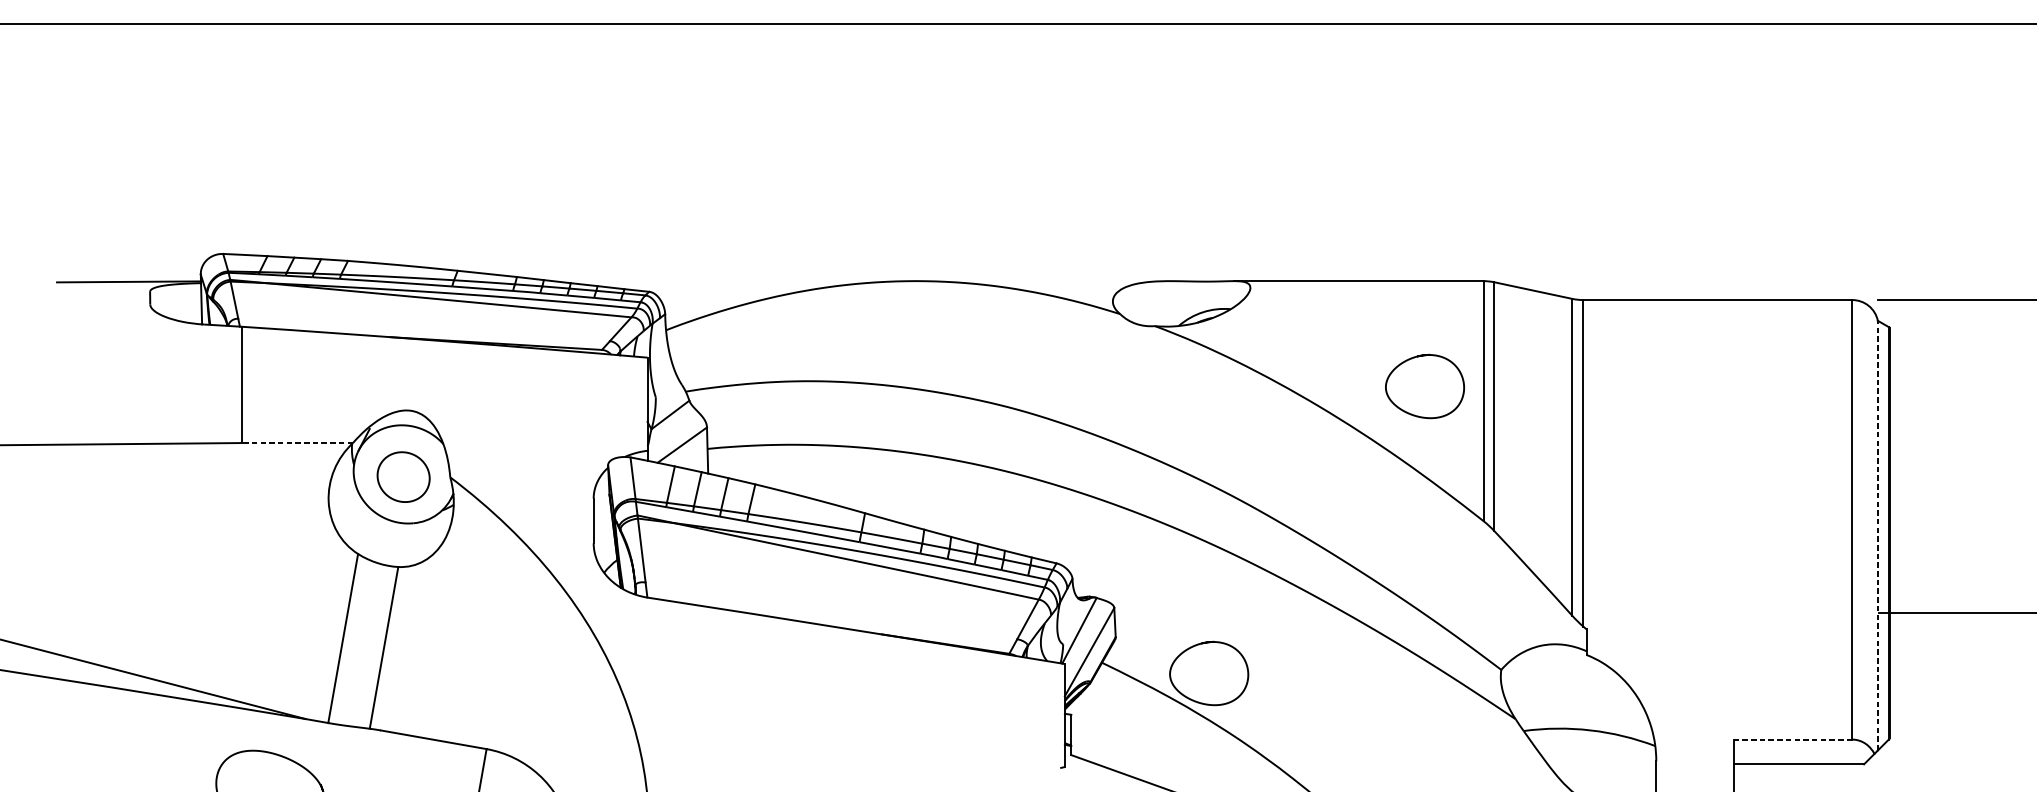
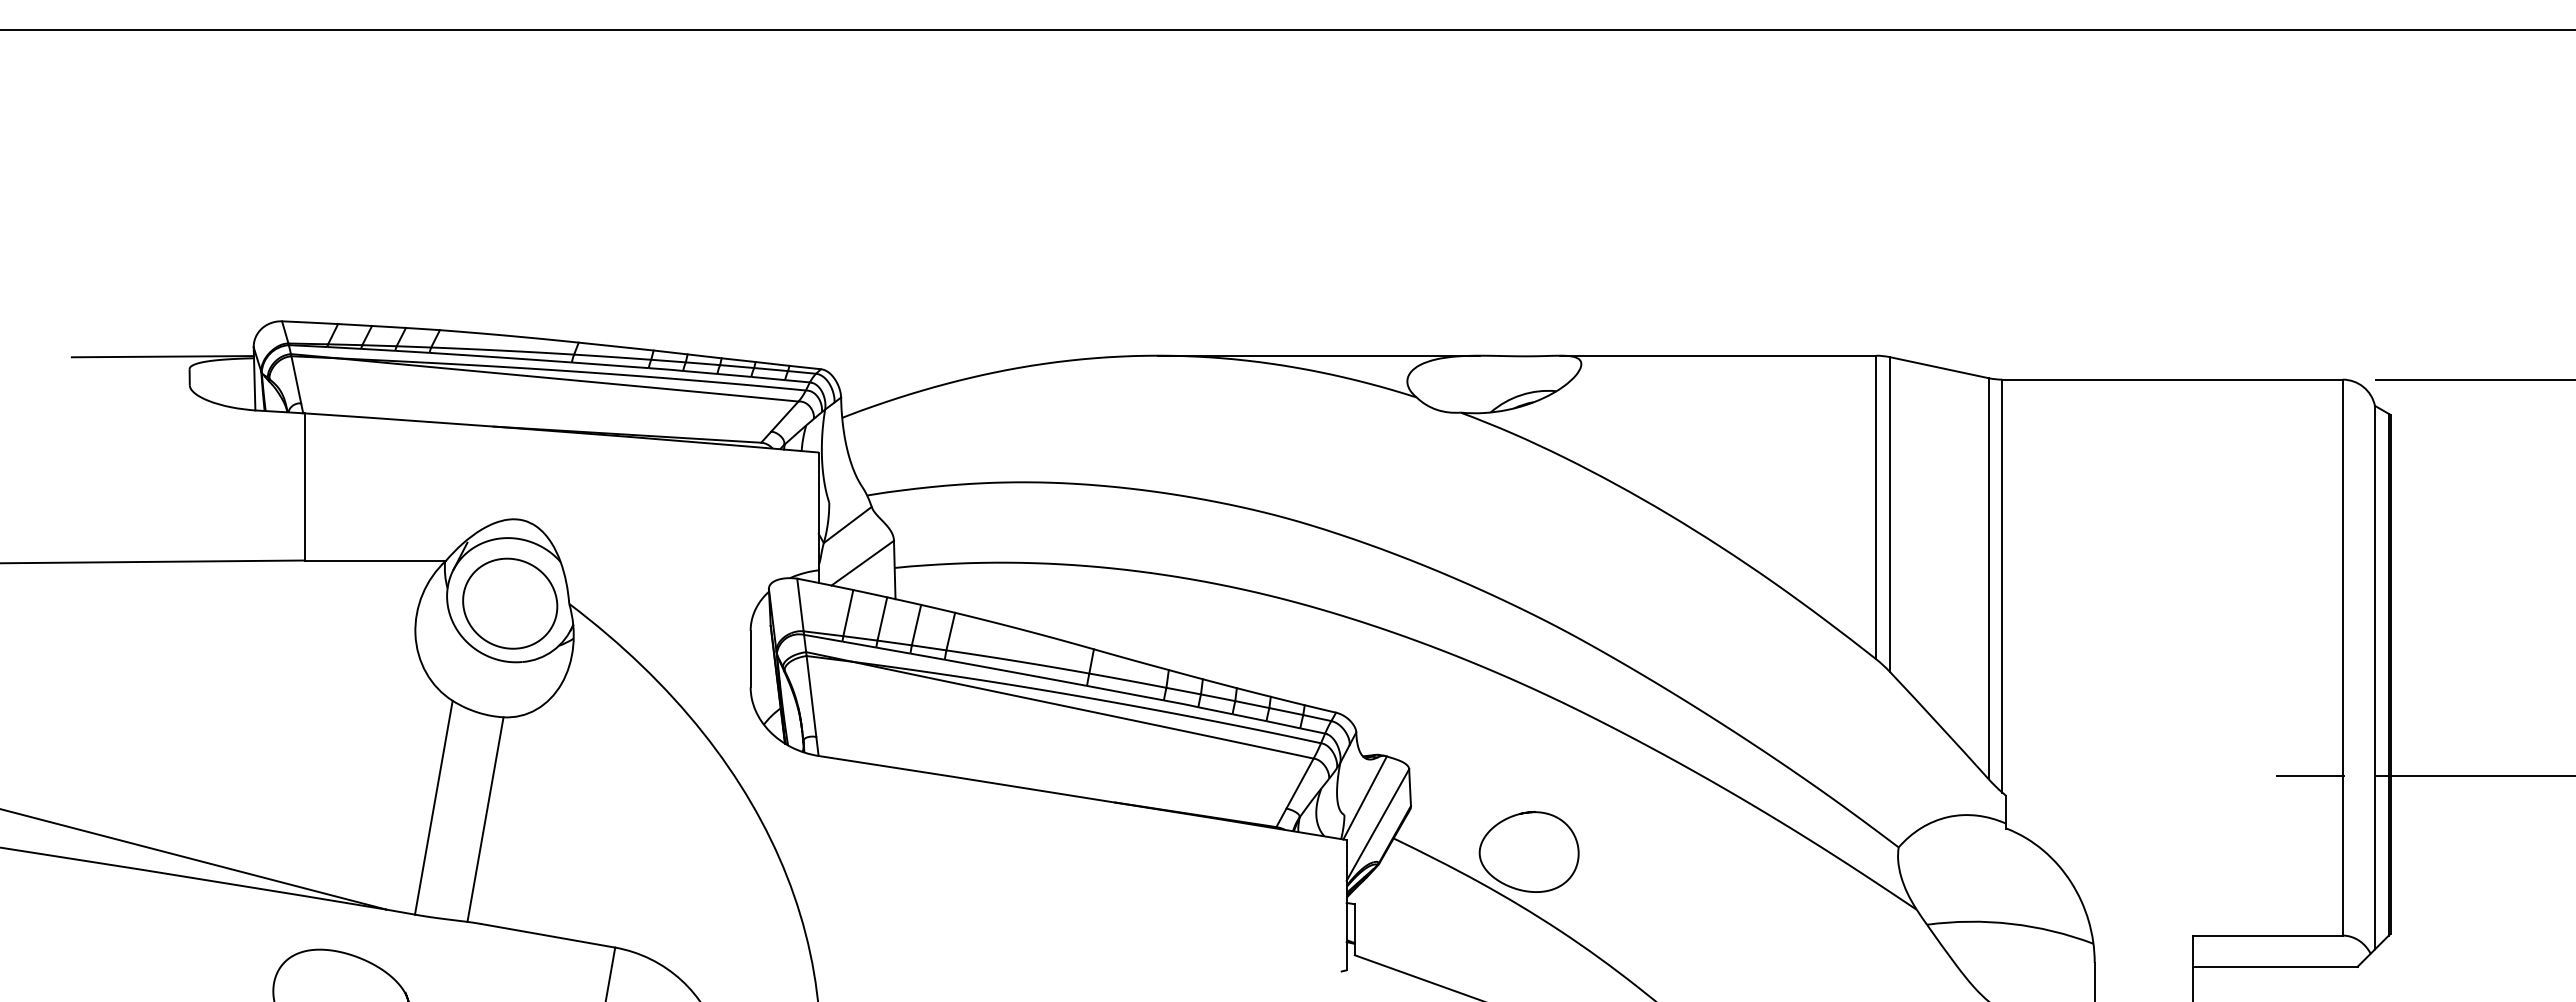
line: (1043, 280) -> (1319, 355), added
curve: (1420, 356) -> (1796, 451), removed
line: (297, 443) -> (375, 560), dashed -> solid
part: (403, 477) -> (510, 603), size x1.43
line: (1877, 535) -> (2374, 677), dashed -> solid
line: (1826, 613) -> (2309, 775), added
line: (1793, 739) -> (2268, 935), dashed -> solid

